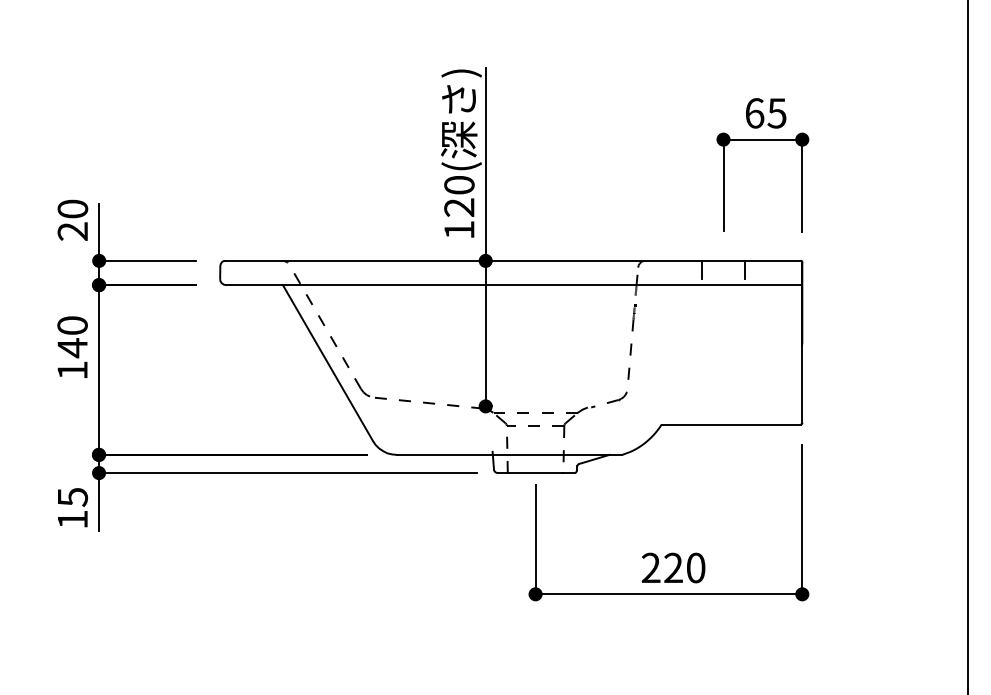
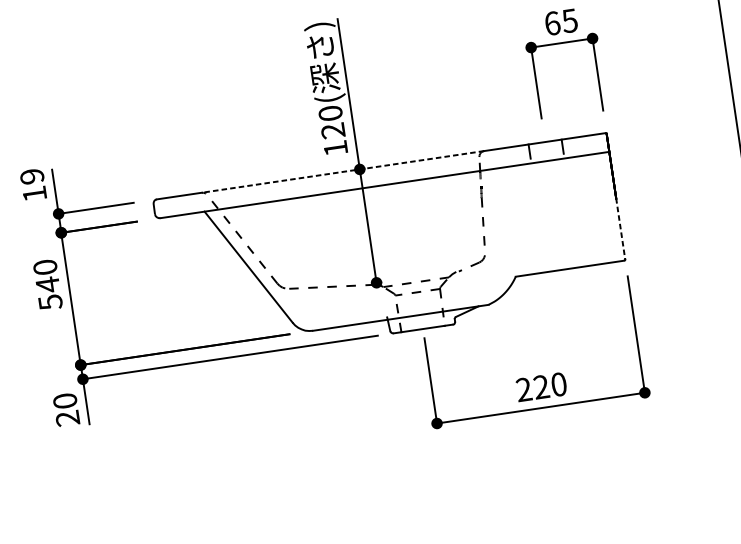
text: (72, 219) -> (33, 184), 20 -> 19
line: (463, 260) -> (342, 171), solid -> dashed
text: (72, 370) -> (50, 302), 140 -> 540
line: (802, 384) -> (620, 229), solid -> dashed
text: (72, 508) -> (66, 409), 15 -> 20

